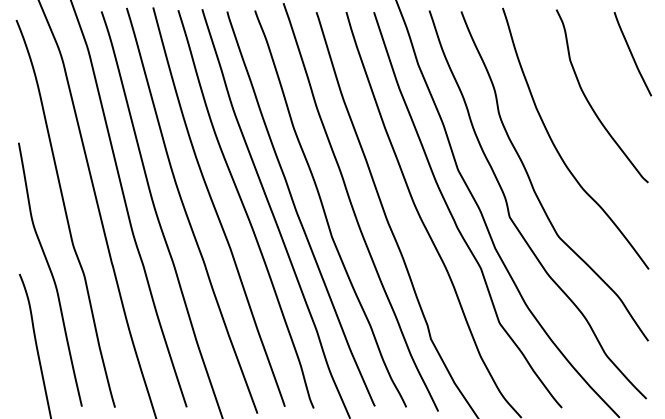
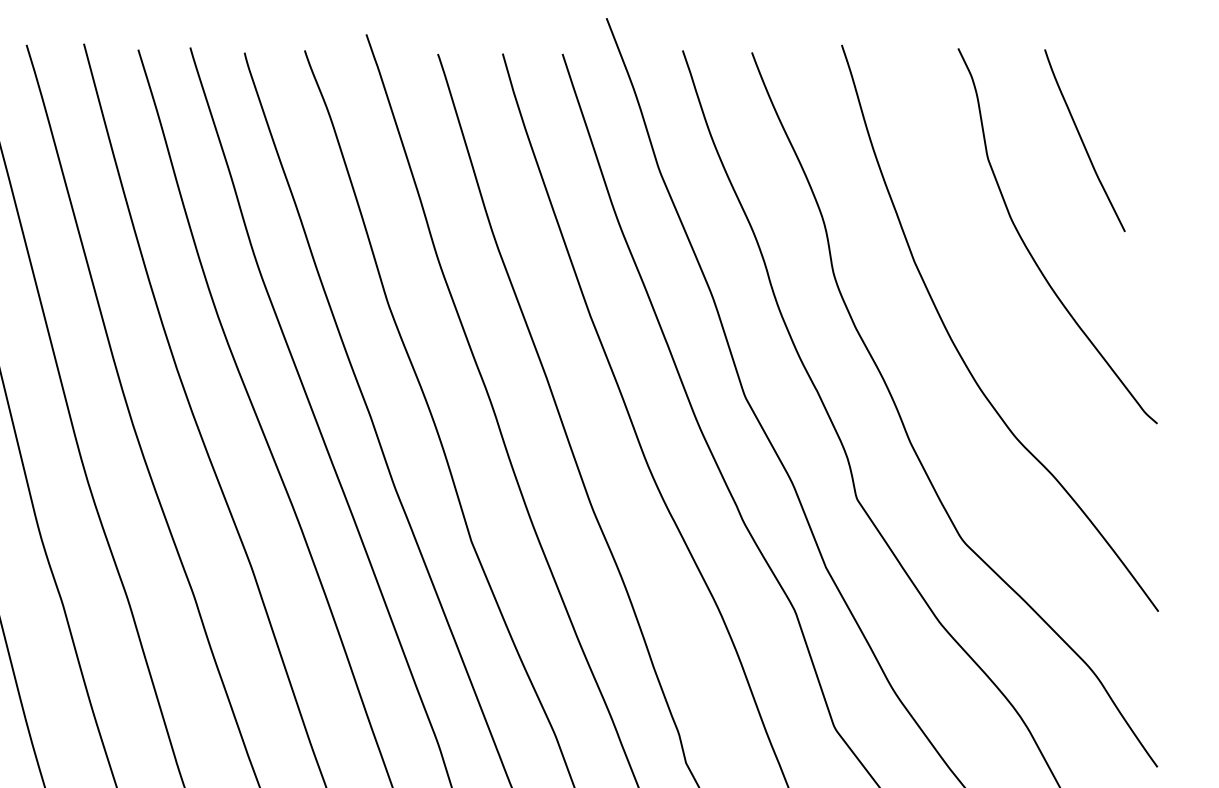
curve: (632, 54) -> (1083, 141), moved

